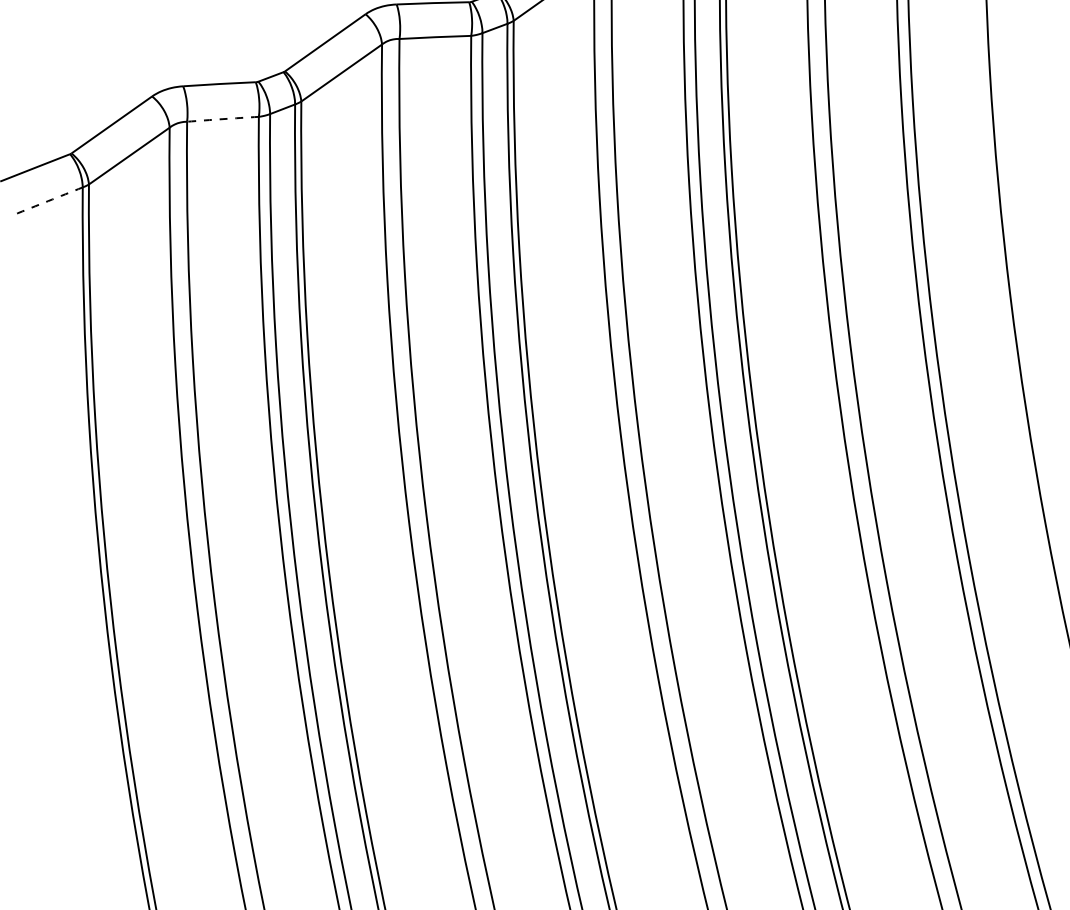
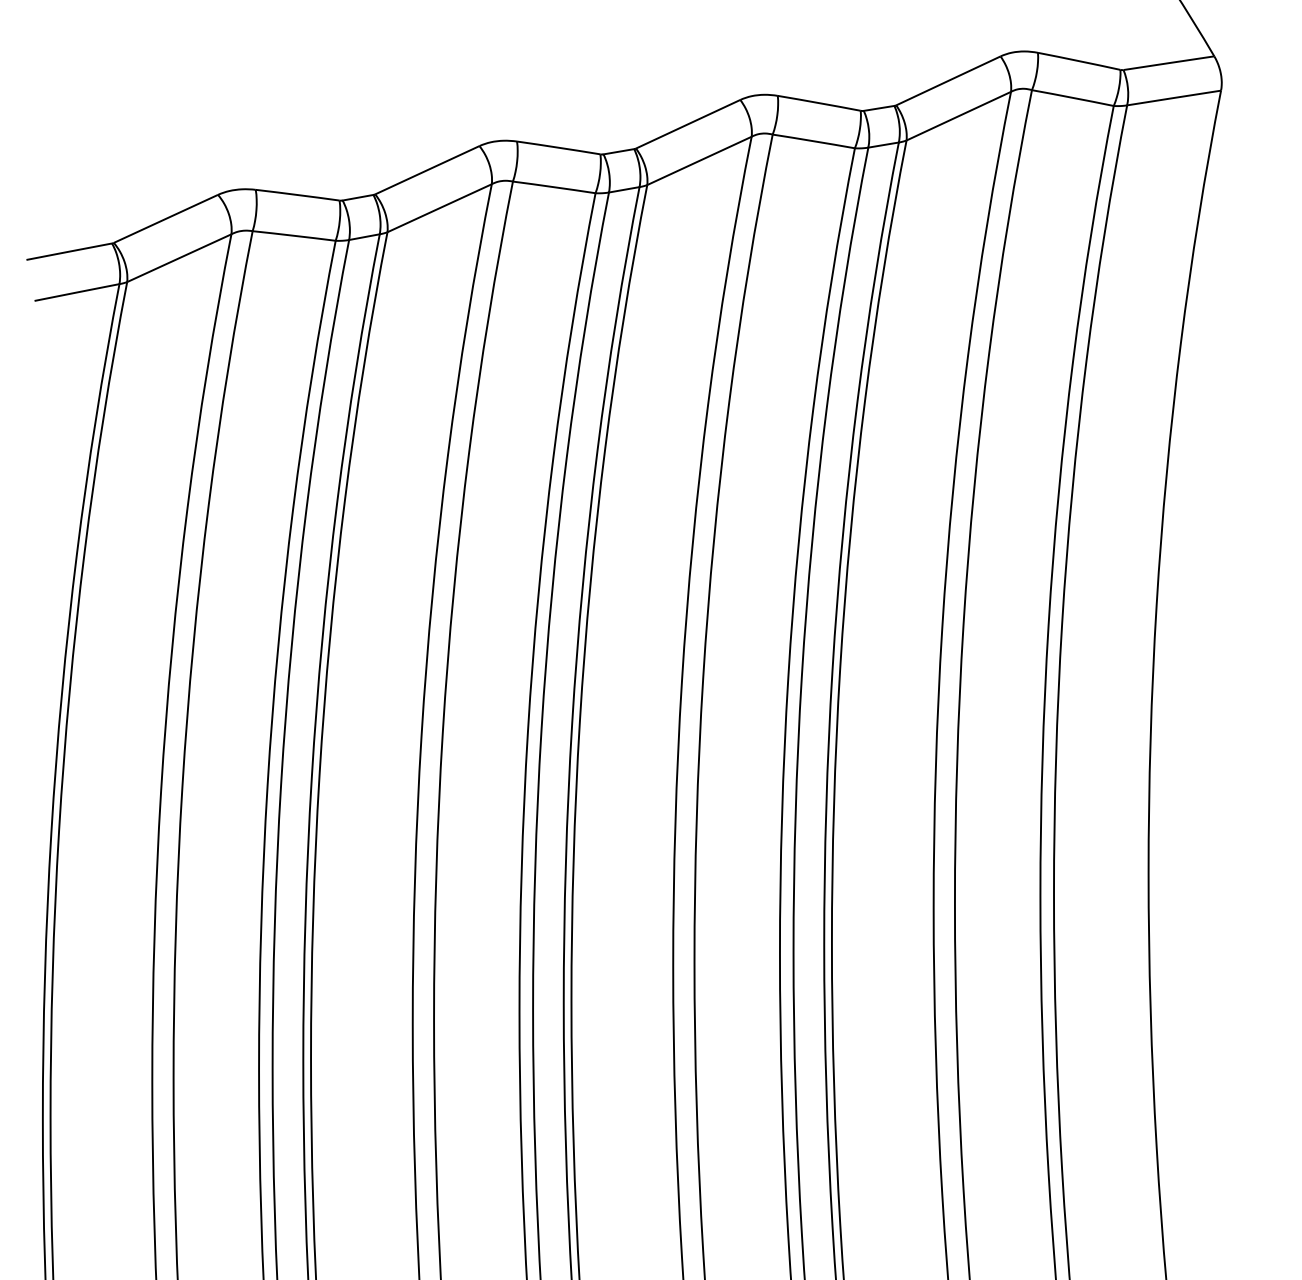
arc: (223, 118) -> (294, 235), dashed -> solid
arc: (48, 201) -> (77, 292), dashed -> solid

